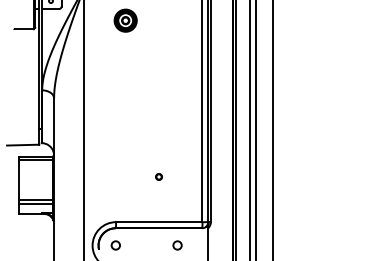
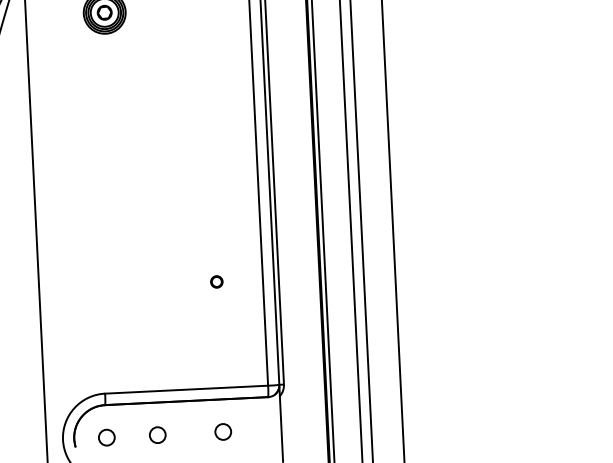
part: (158, 176) -> (215, 281), moved
circle: (142, 245) -> (157, 435), added

